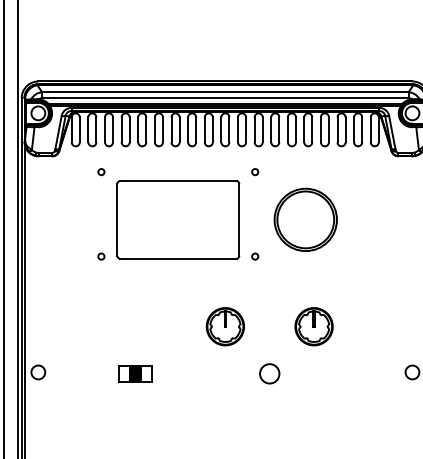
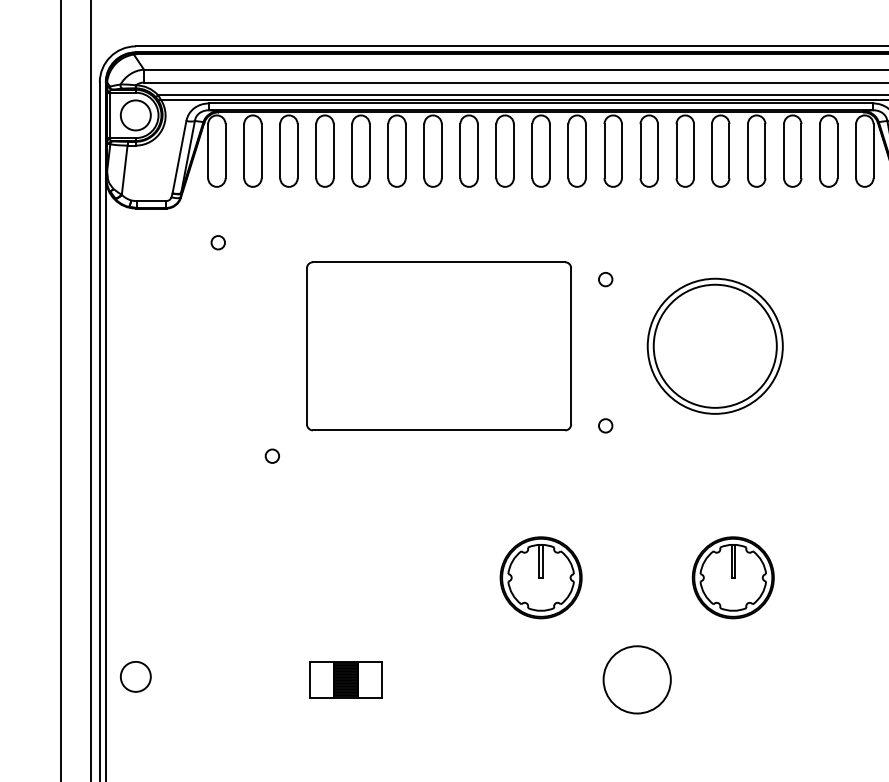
circle: (101, 172) -> (218, 243), moved
circle: (255, 172) -> (606, 280), moved
circle: (101, 256) -> (272, 455), moved
circle: (269, 373) -> (636, 679), size x1.6

